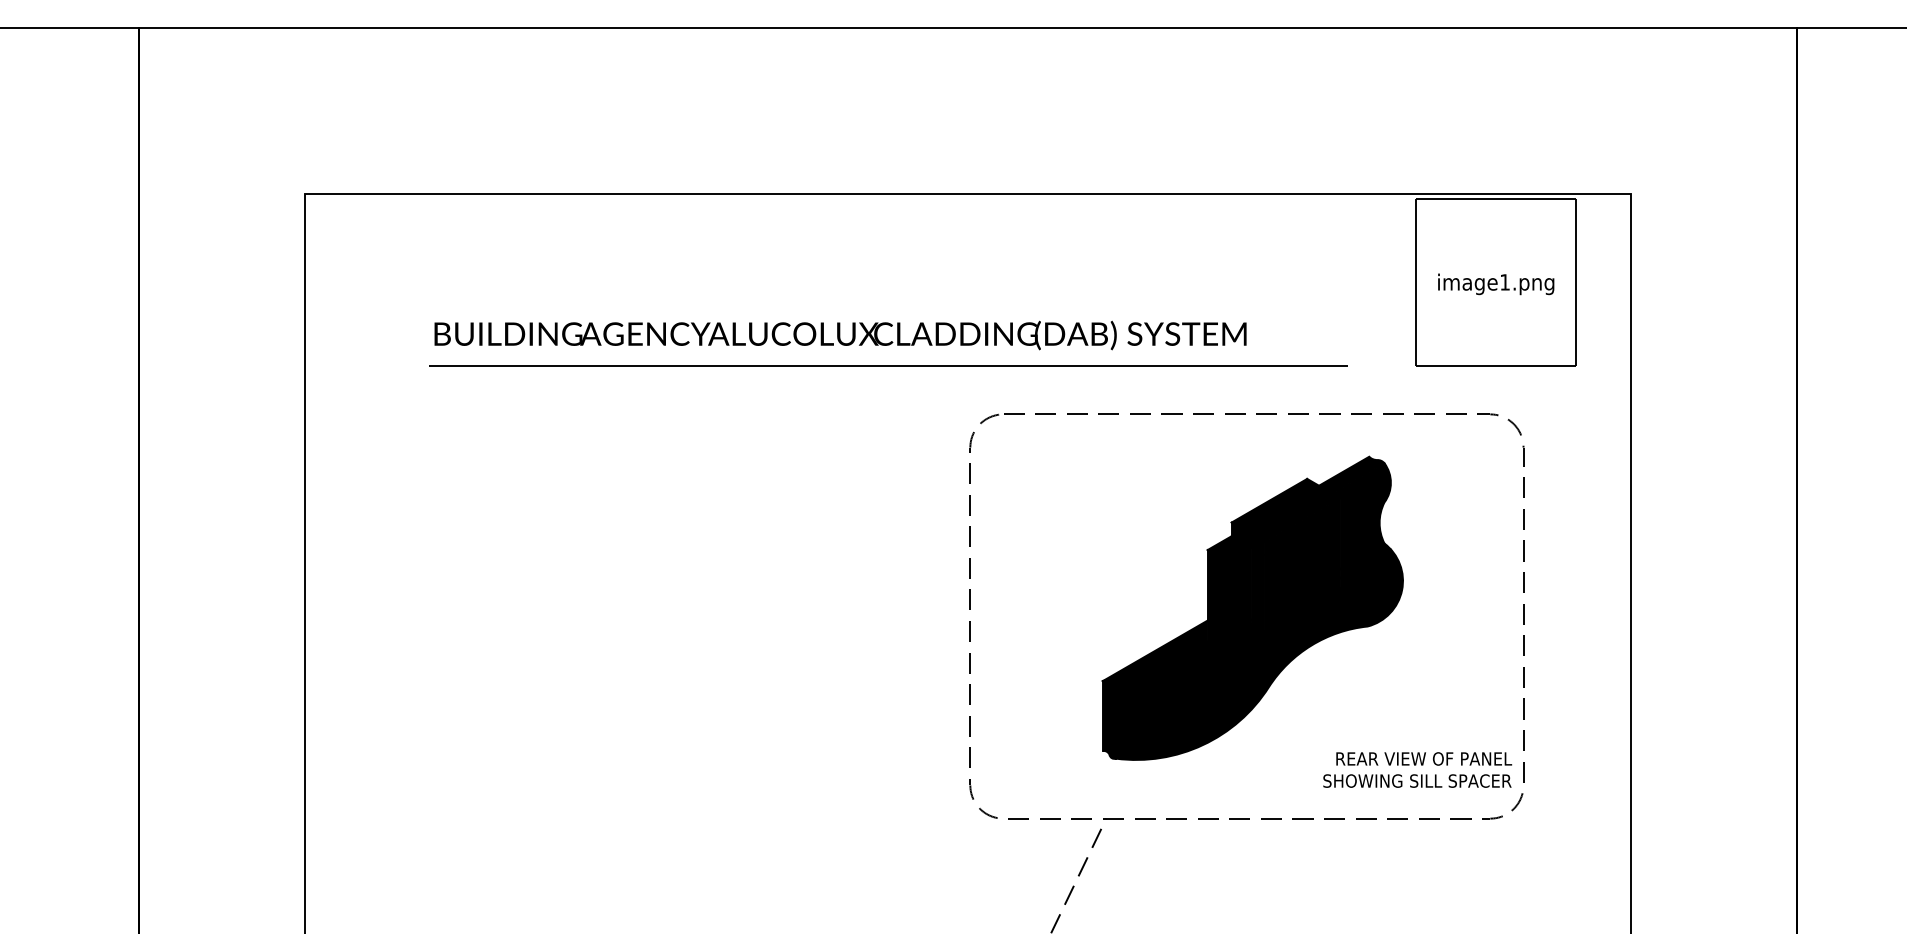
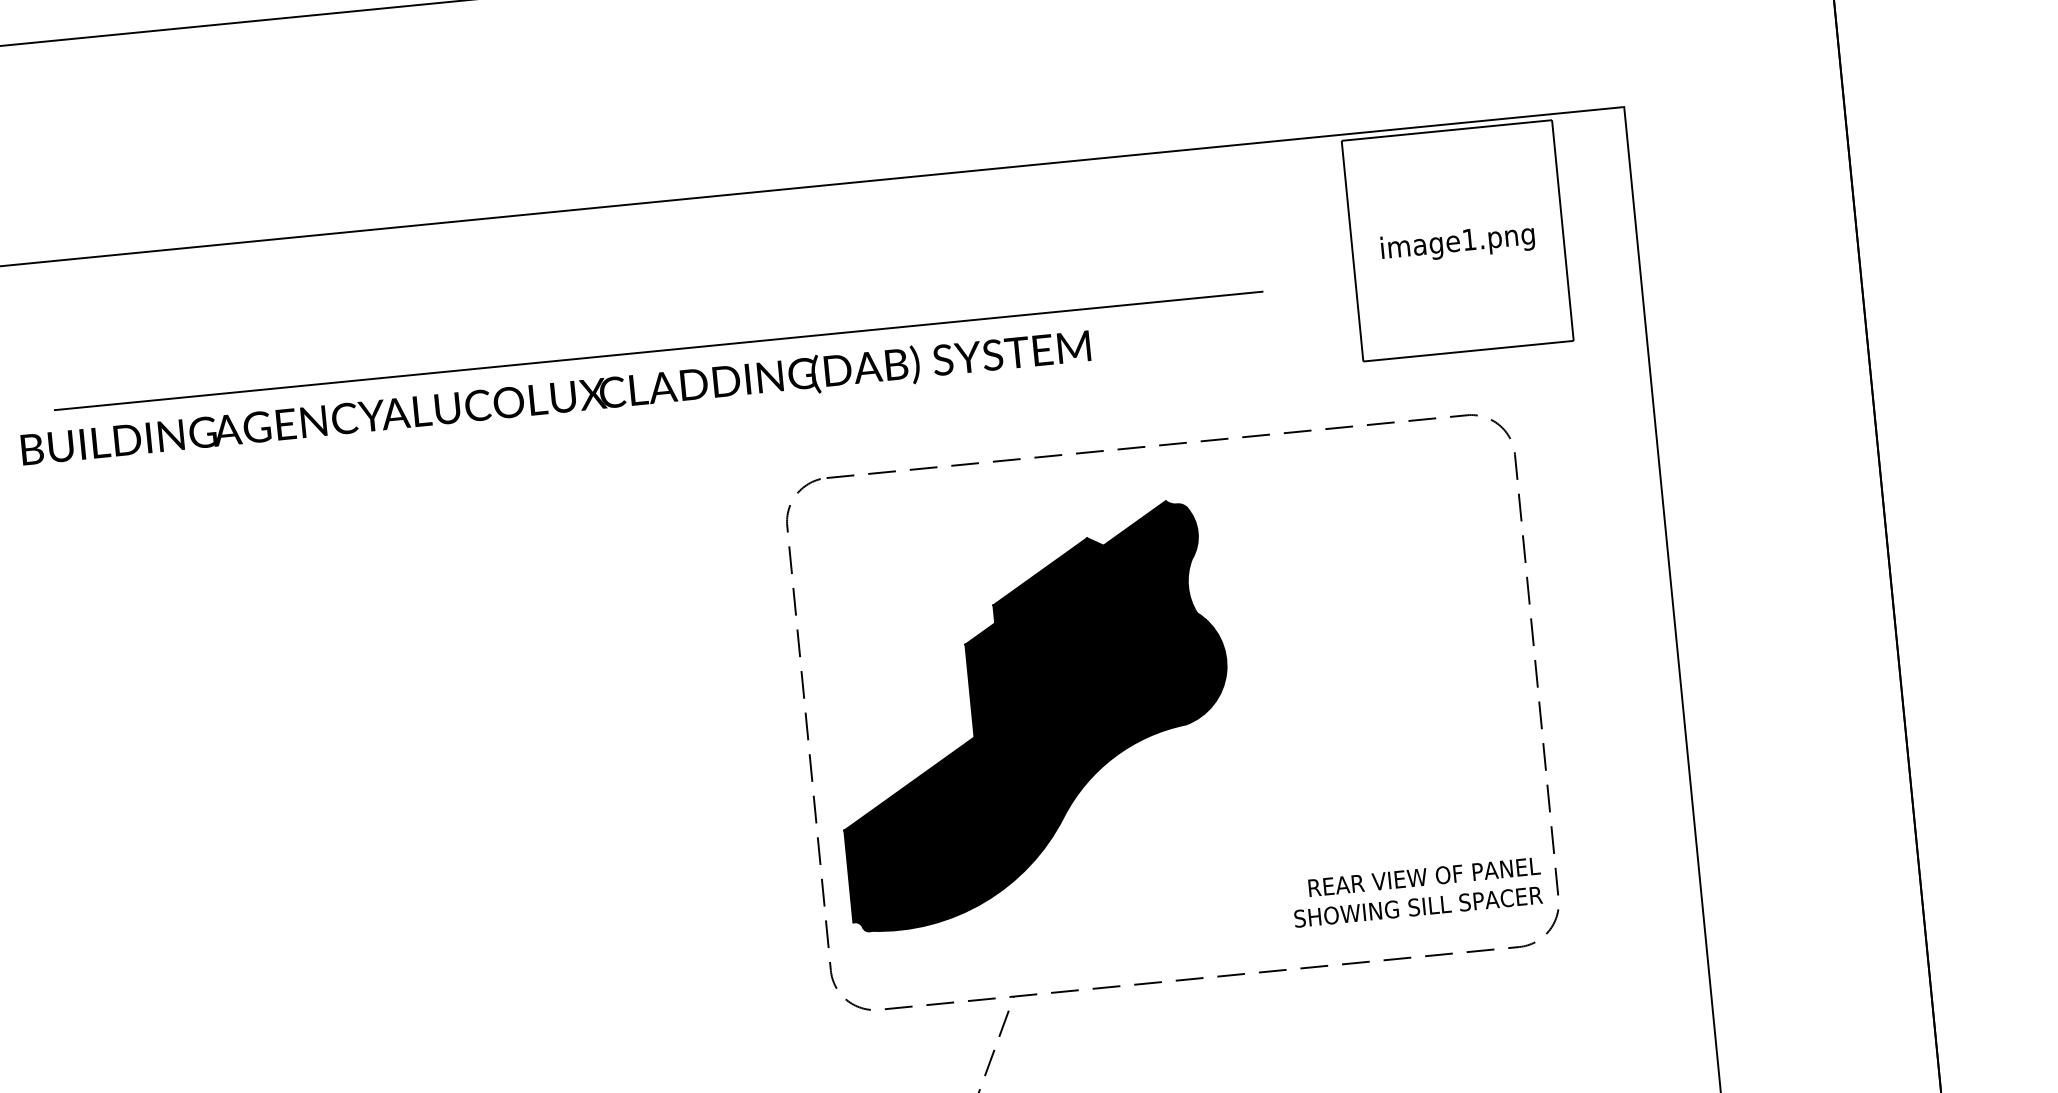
text: (840, 335) -> (555, 399), moved
line: (888, 365) -> (658, 349), moved
part: (1252, 607) -> (1031, 714), moved

